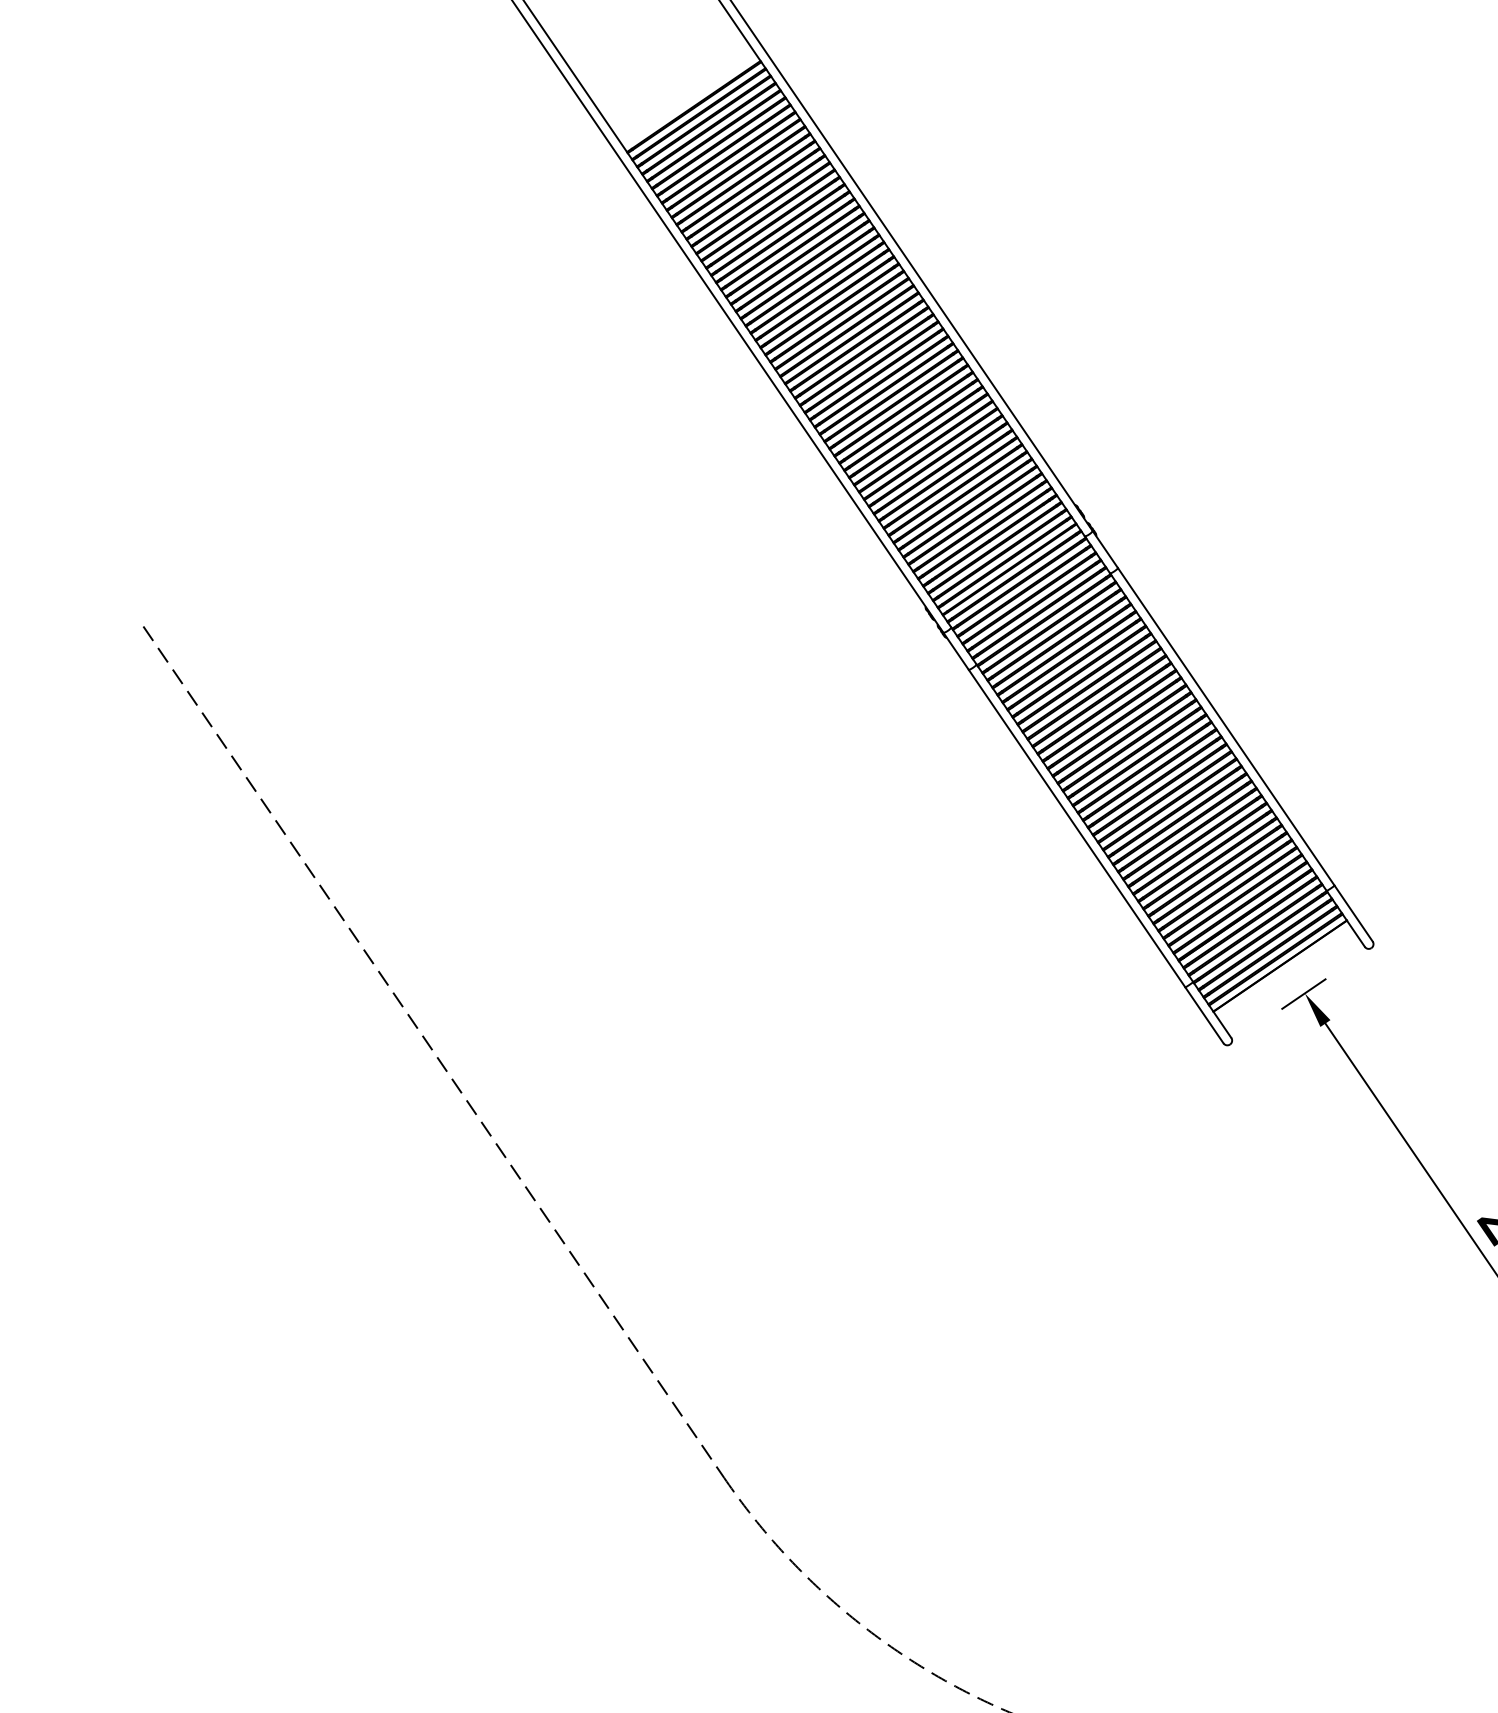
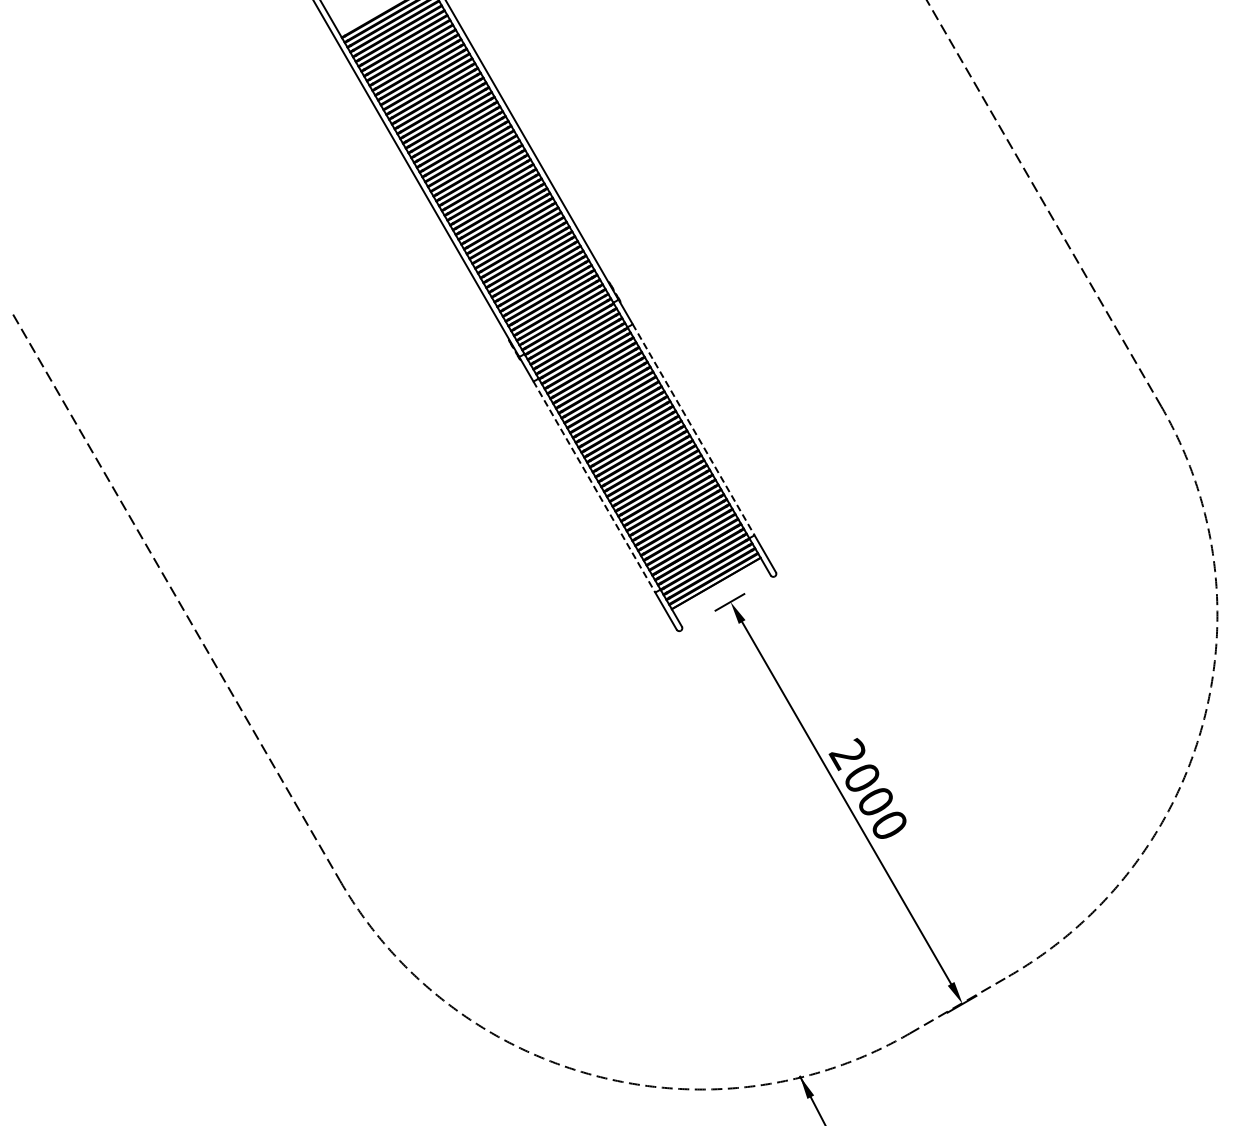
line: (1226, 726) -> (693, 429), solid -> dashed
line: (1077, 827) -> (594, 486), solid -> dashed

